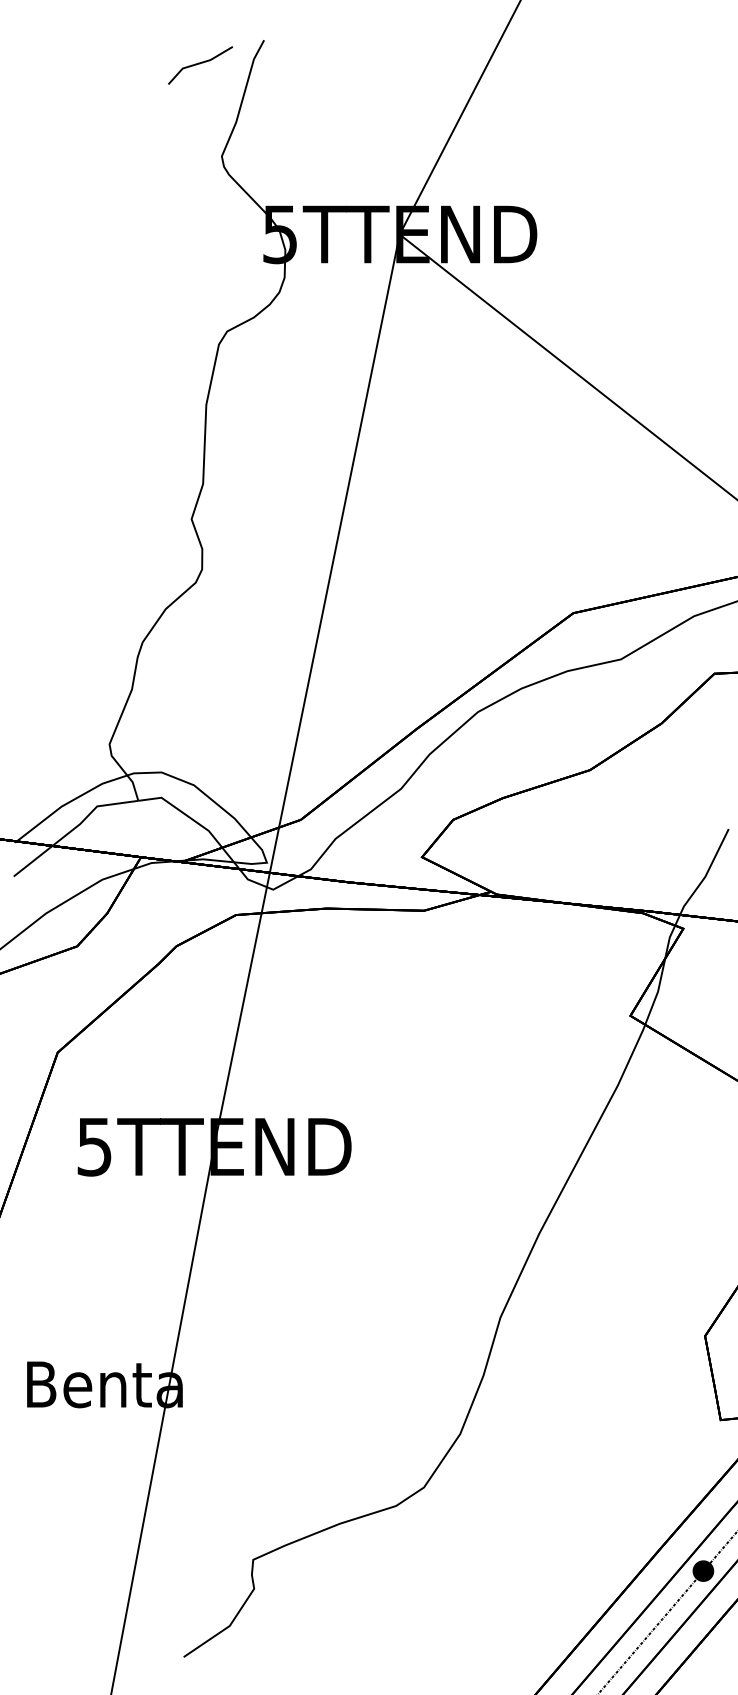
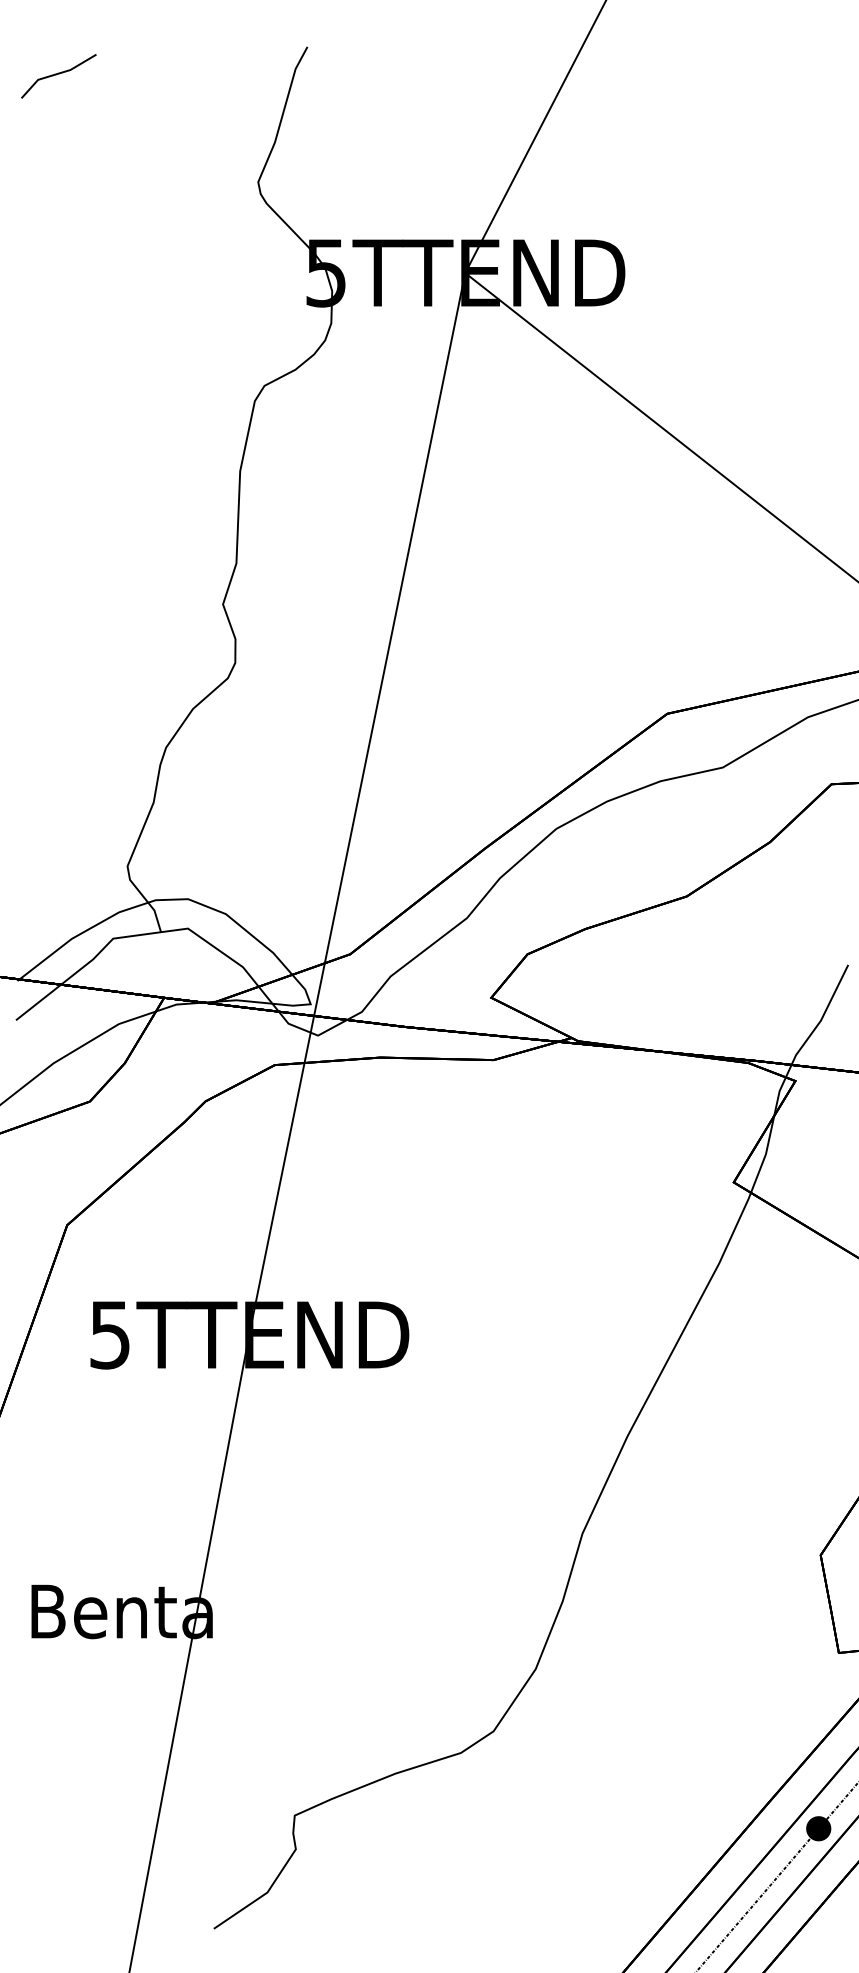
line: (200, 64) -> (58, 75), moved

